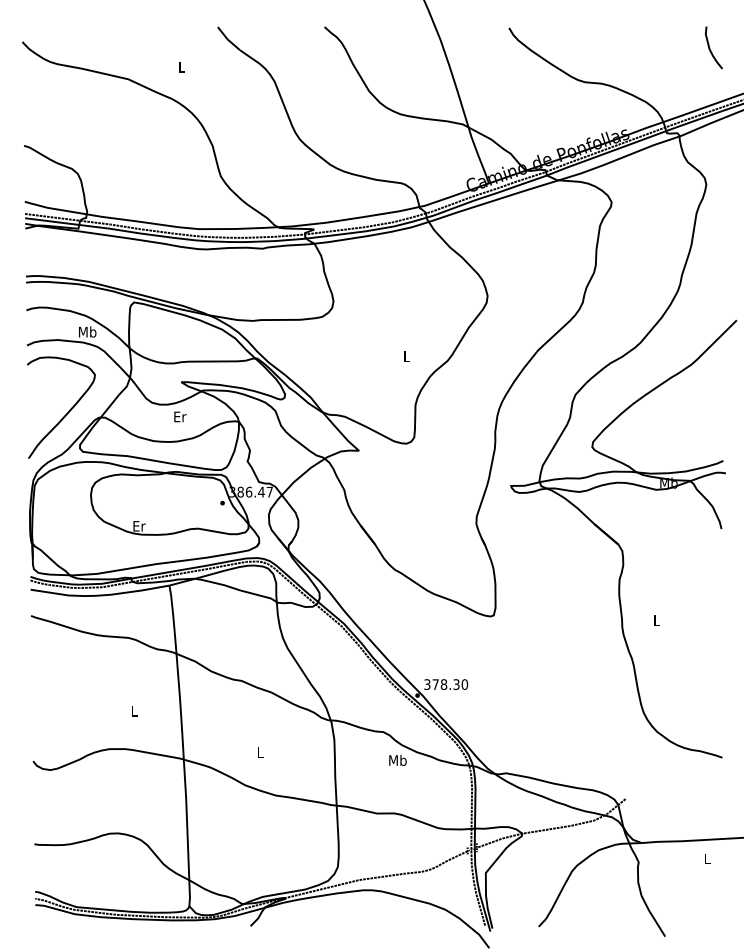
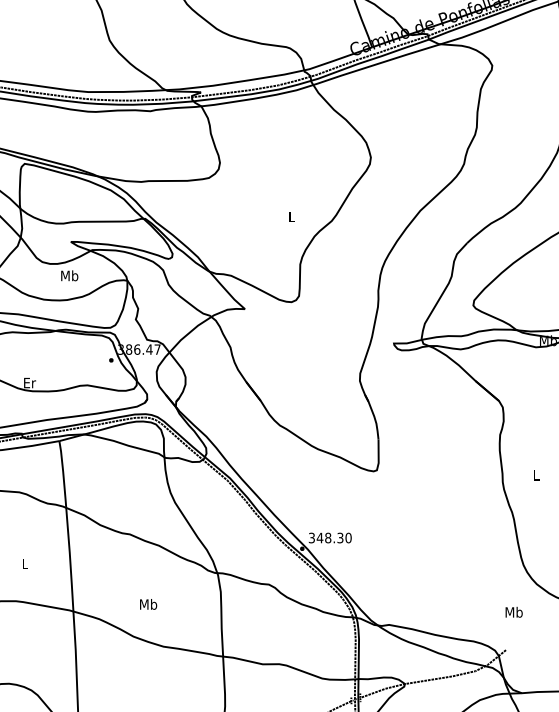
text: (179, 416) -> (69, 275), Er -> Mb
text: (435, 684) -> (319, 537), 378.30 -> 348.30
text: (260, 751) -> (148, 603), L -> Mb
text: (397, 760) -> (513, 612), moved

